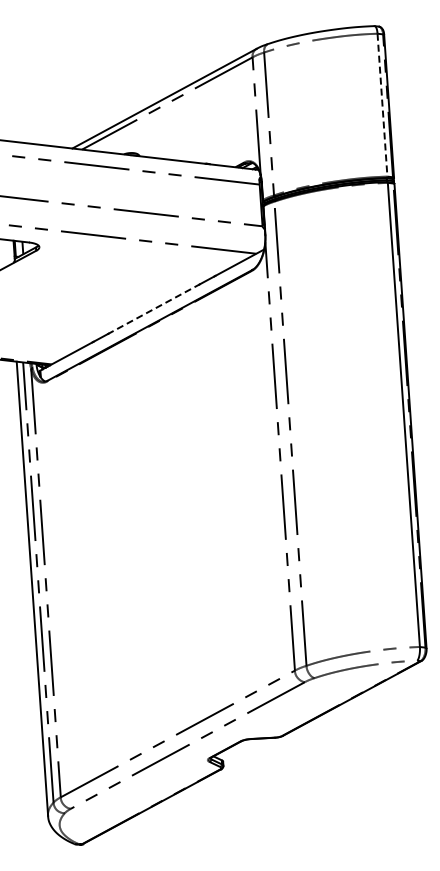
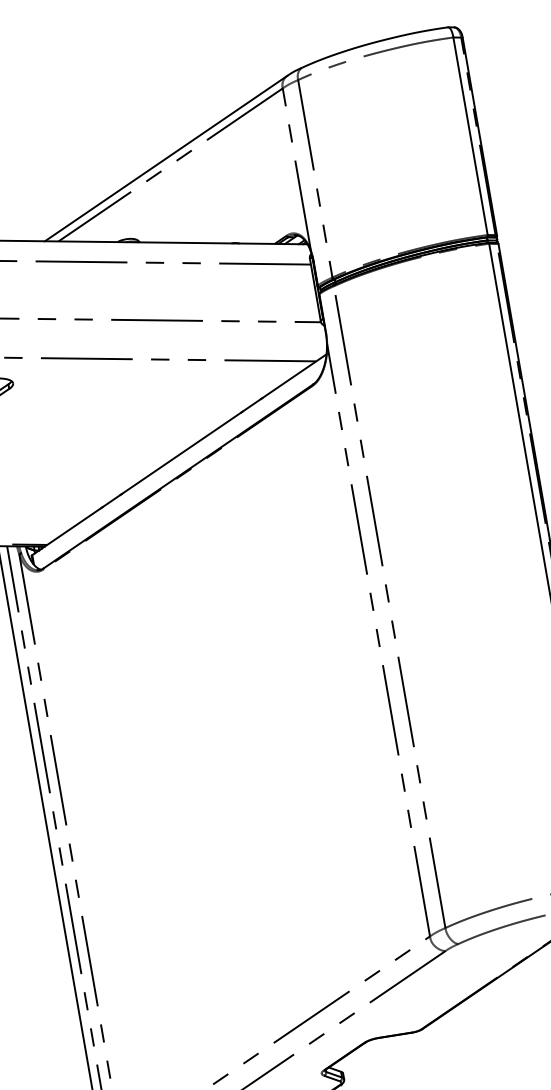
line: (382, 105) -> (470, 136), dashed -> solid
line: (154, 309) -> (182, 453), dashed -> solid

